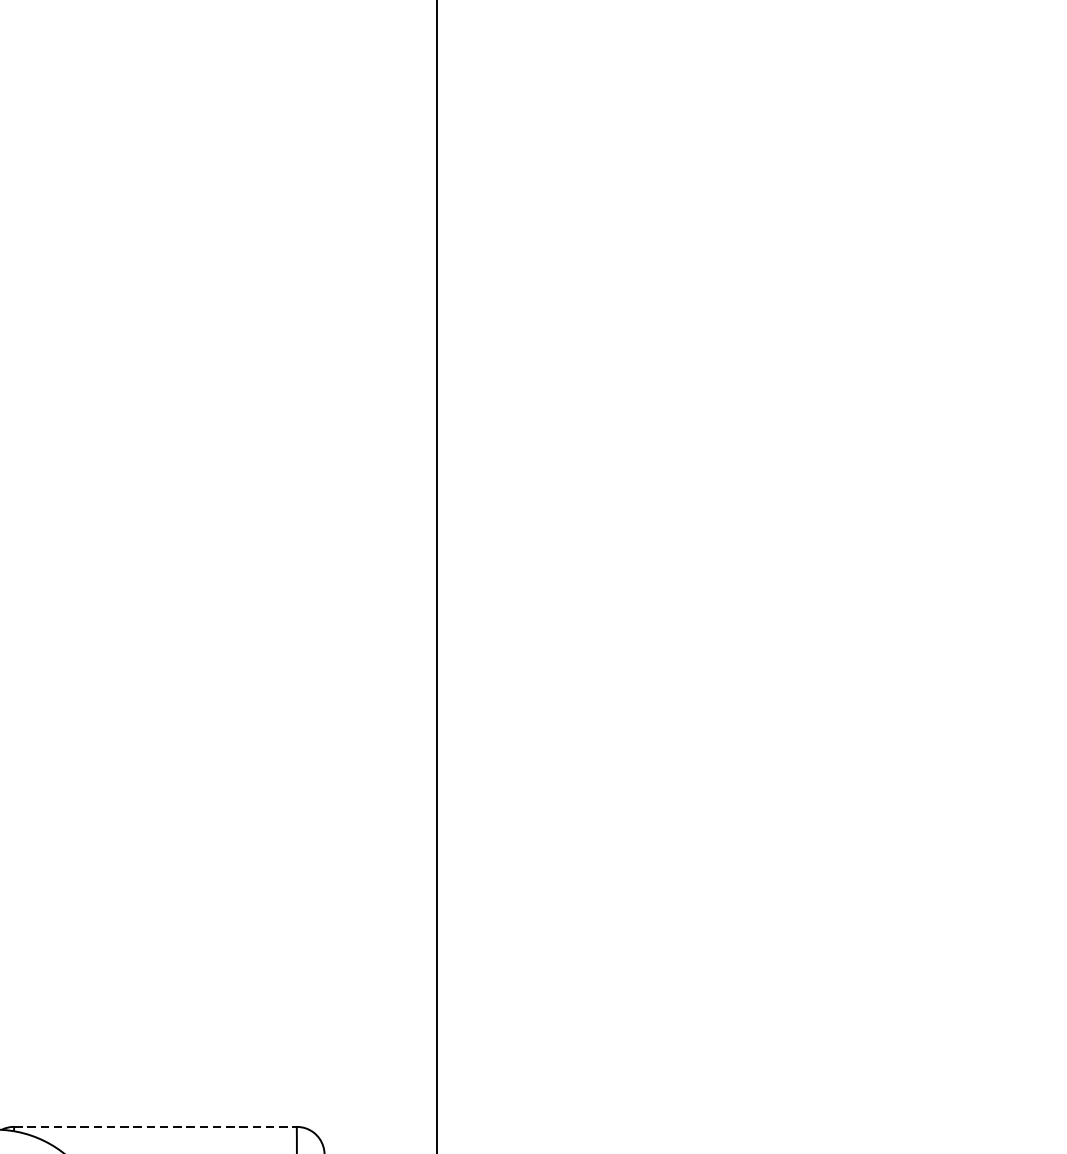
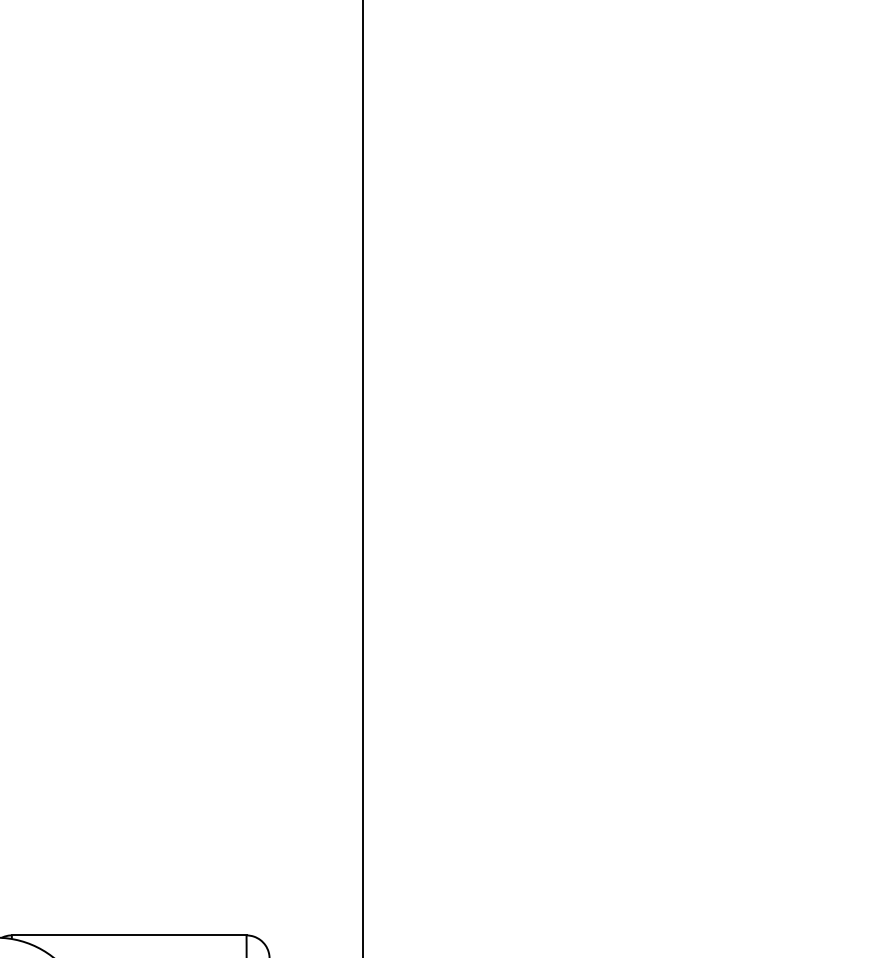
line: (155, 1126) -> (129, 935), dashed -> solid

